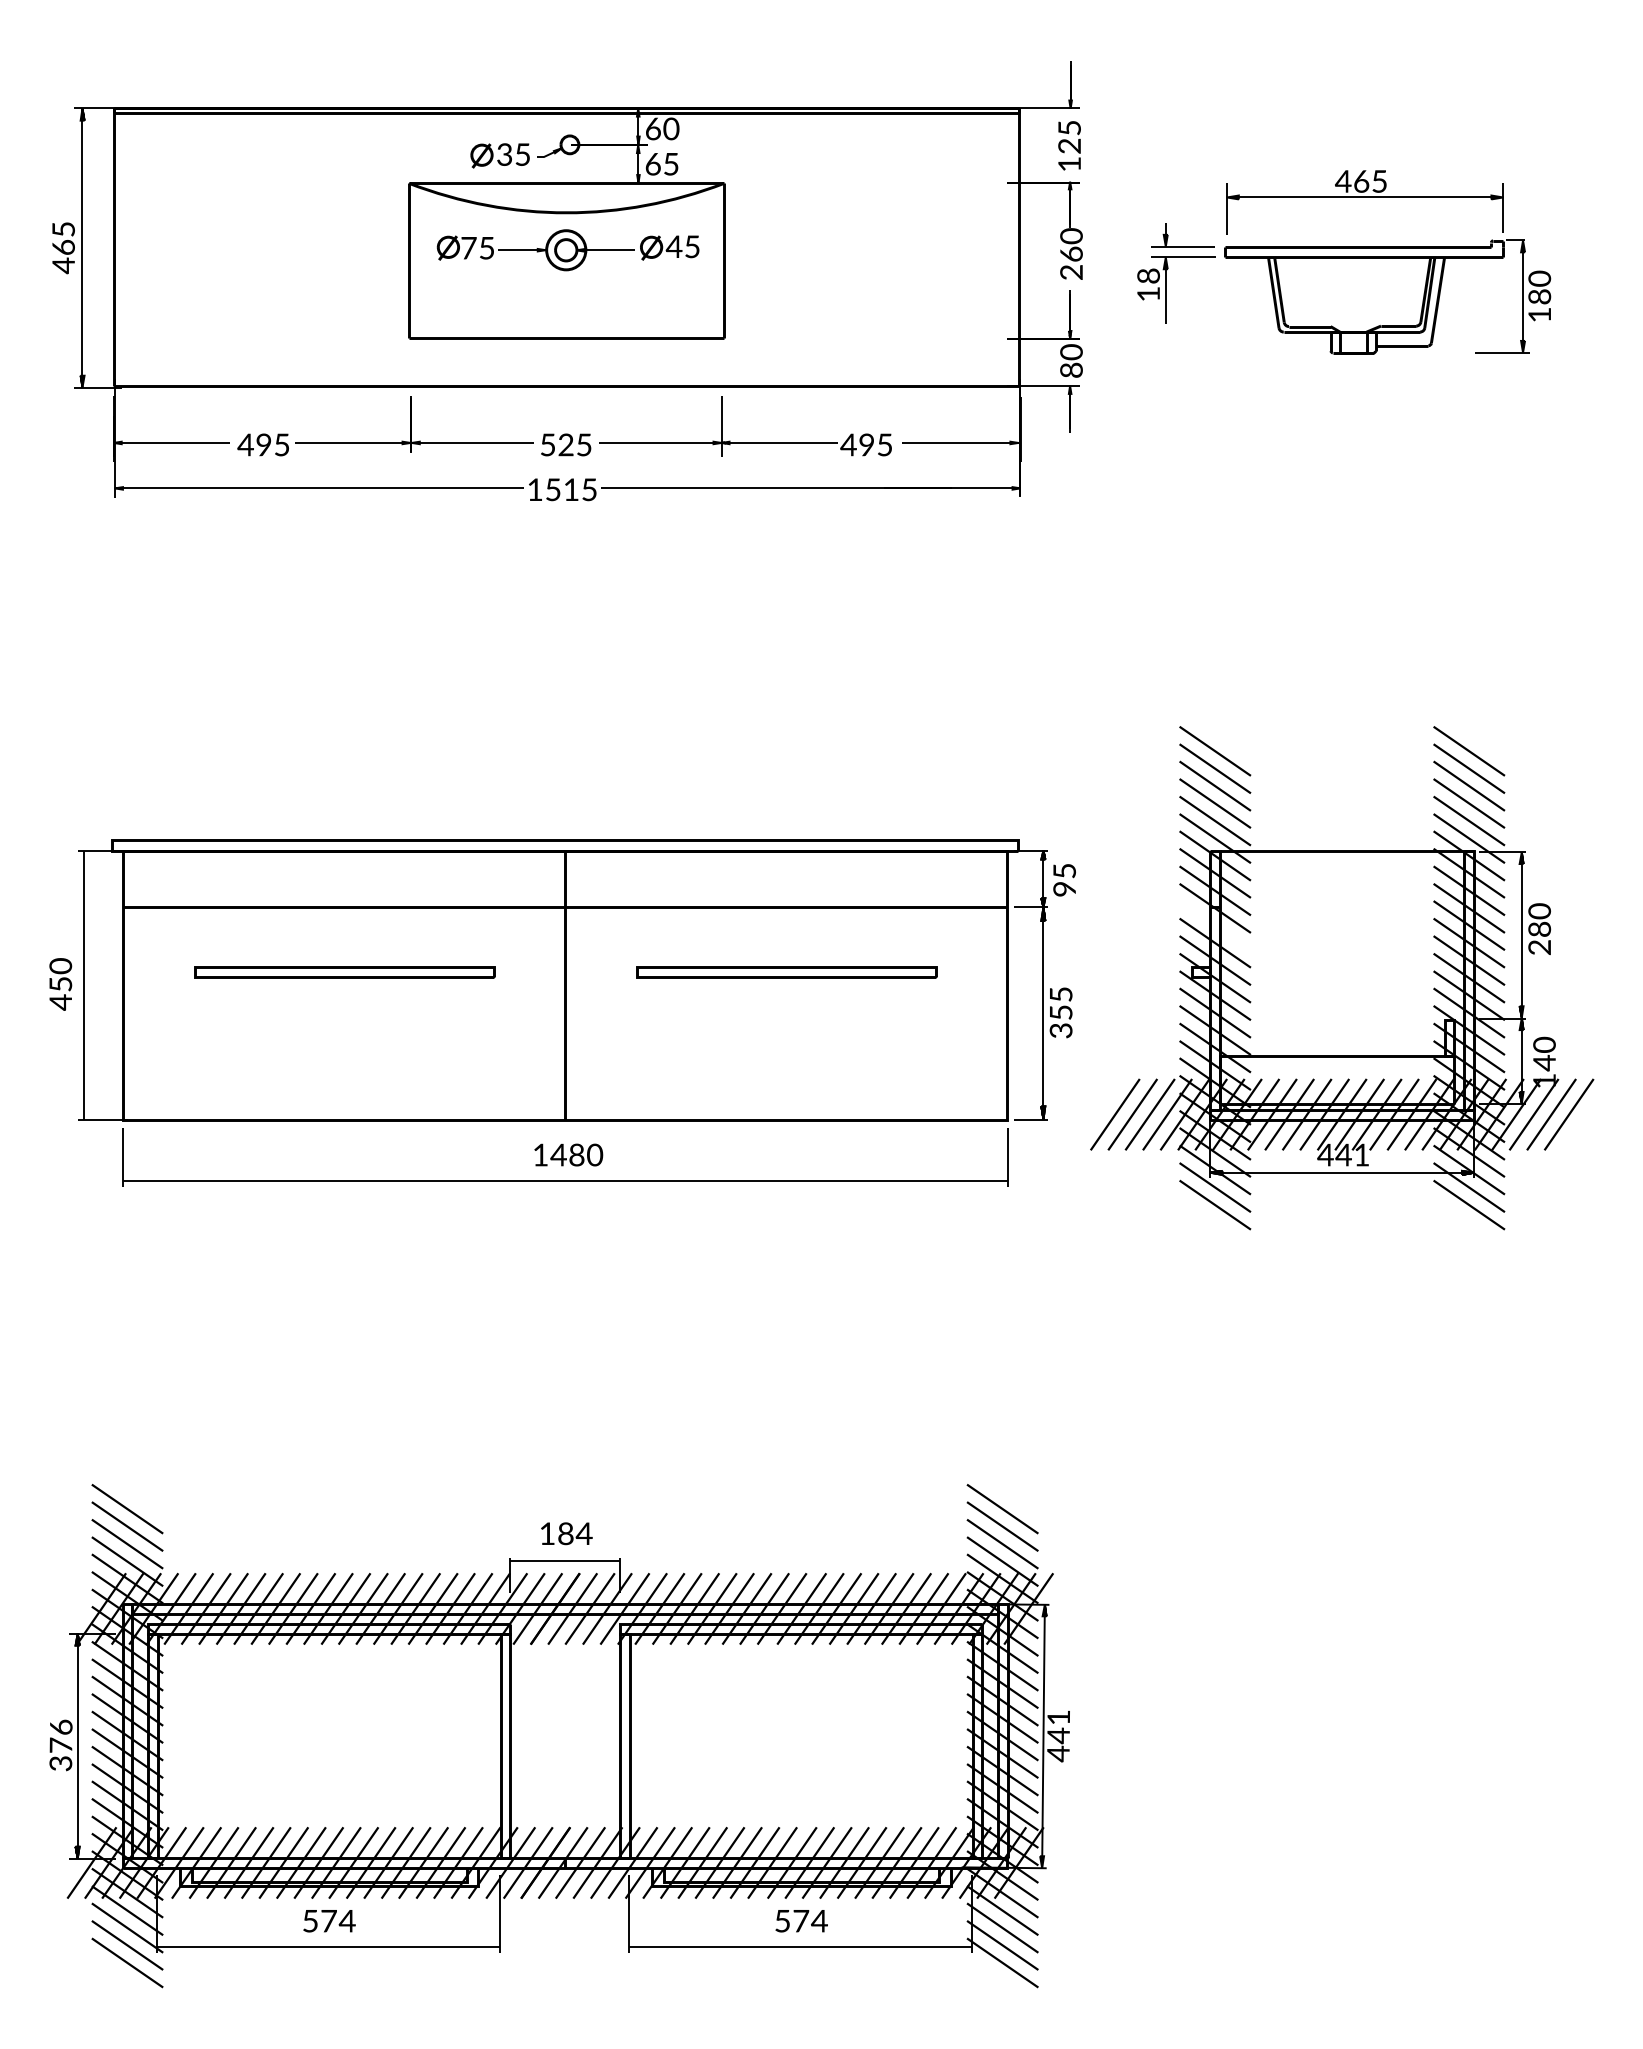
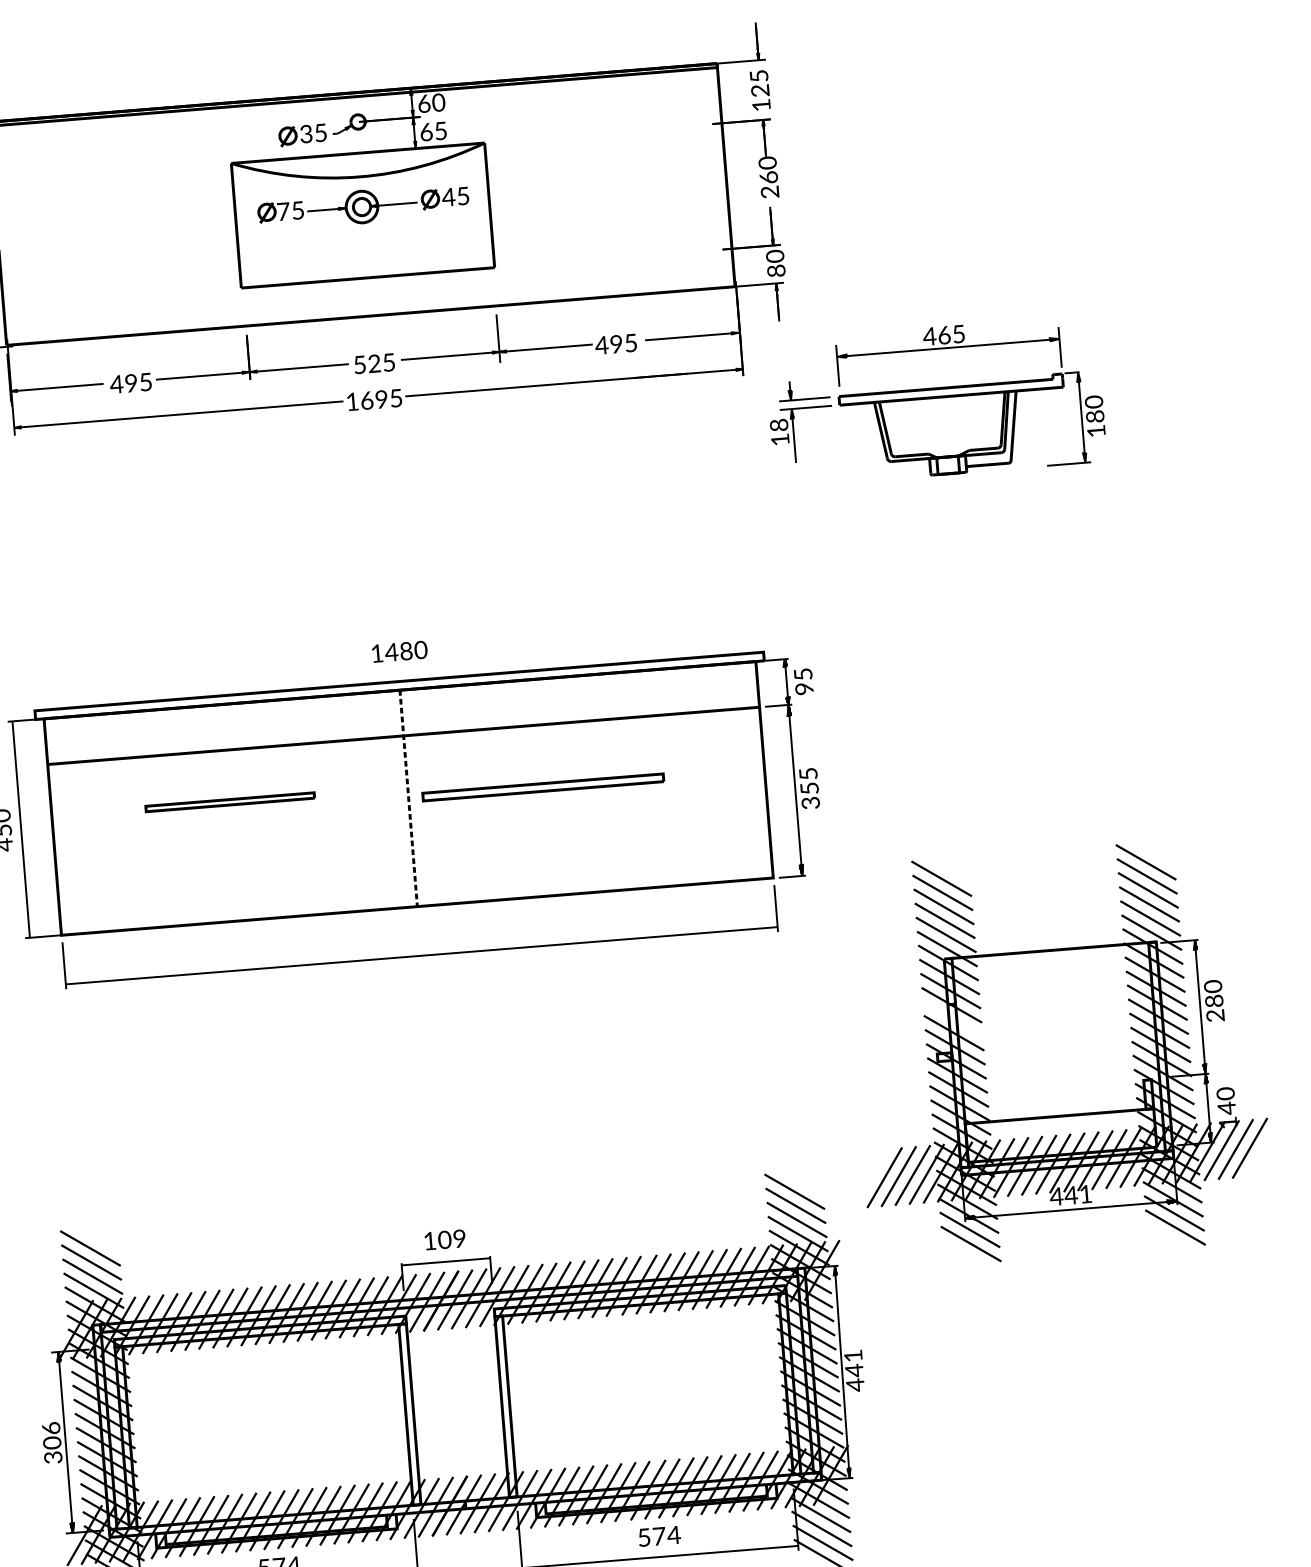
part: (1344, 262) -> (935, 401), moved
text: (562, 489) -> (374, 399), 1515 -> 1695
part: (344, 972) -> (230, 802), size x0.7
part: (786, 972) -> (543, 787), moved
part: (1342, 978) -> (1058, 1053), moved
line: (565, 984) -> (408, 797), solid -> dashed
text: (568, 1154) -> (399, 651), moved
text: (574, 1533) -> (451, 1239), 184 -> 109
text: (60, 1745) -> (51, 1443), 376 -> 306

